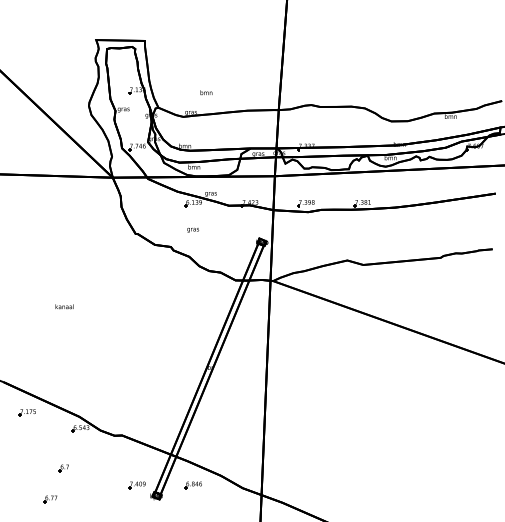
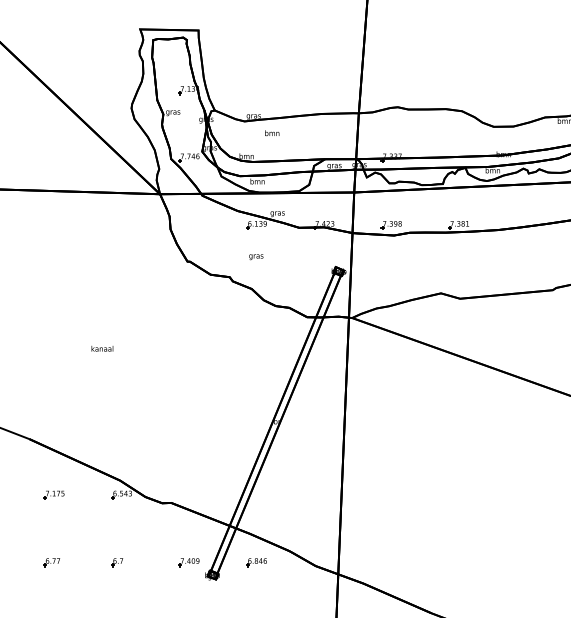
text: (206, 92) -> (272, 132), moved
part: (26, 412) -> (53, 494), moved
part: (63, 468) -> (116, 562), moved
part: (50, 499) -> (51, 562), moved

